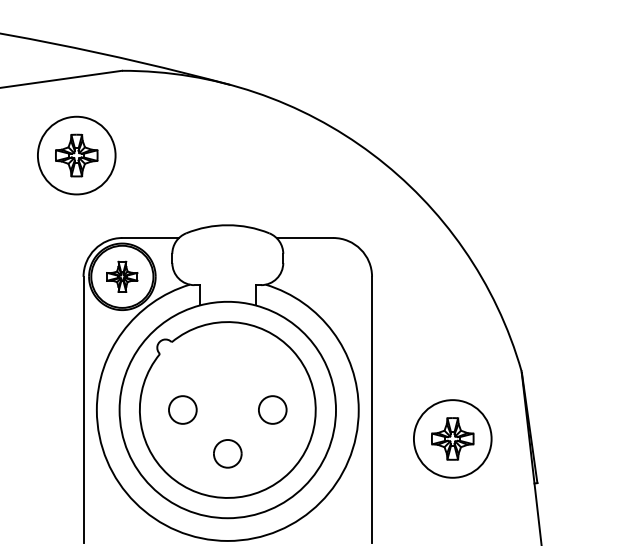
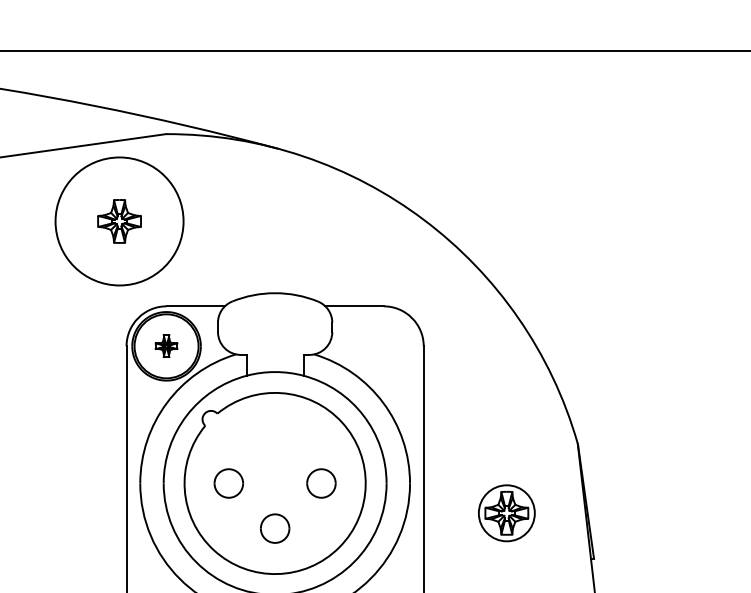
circle: (76, 155) -> (119, 221), size x1.6
part: (122, 276) -> (166, 345), size x0.7
circle: (452, 439) -> (506, 513), size x0.7

